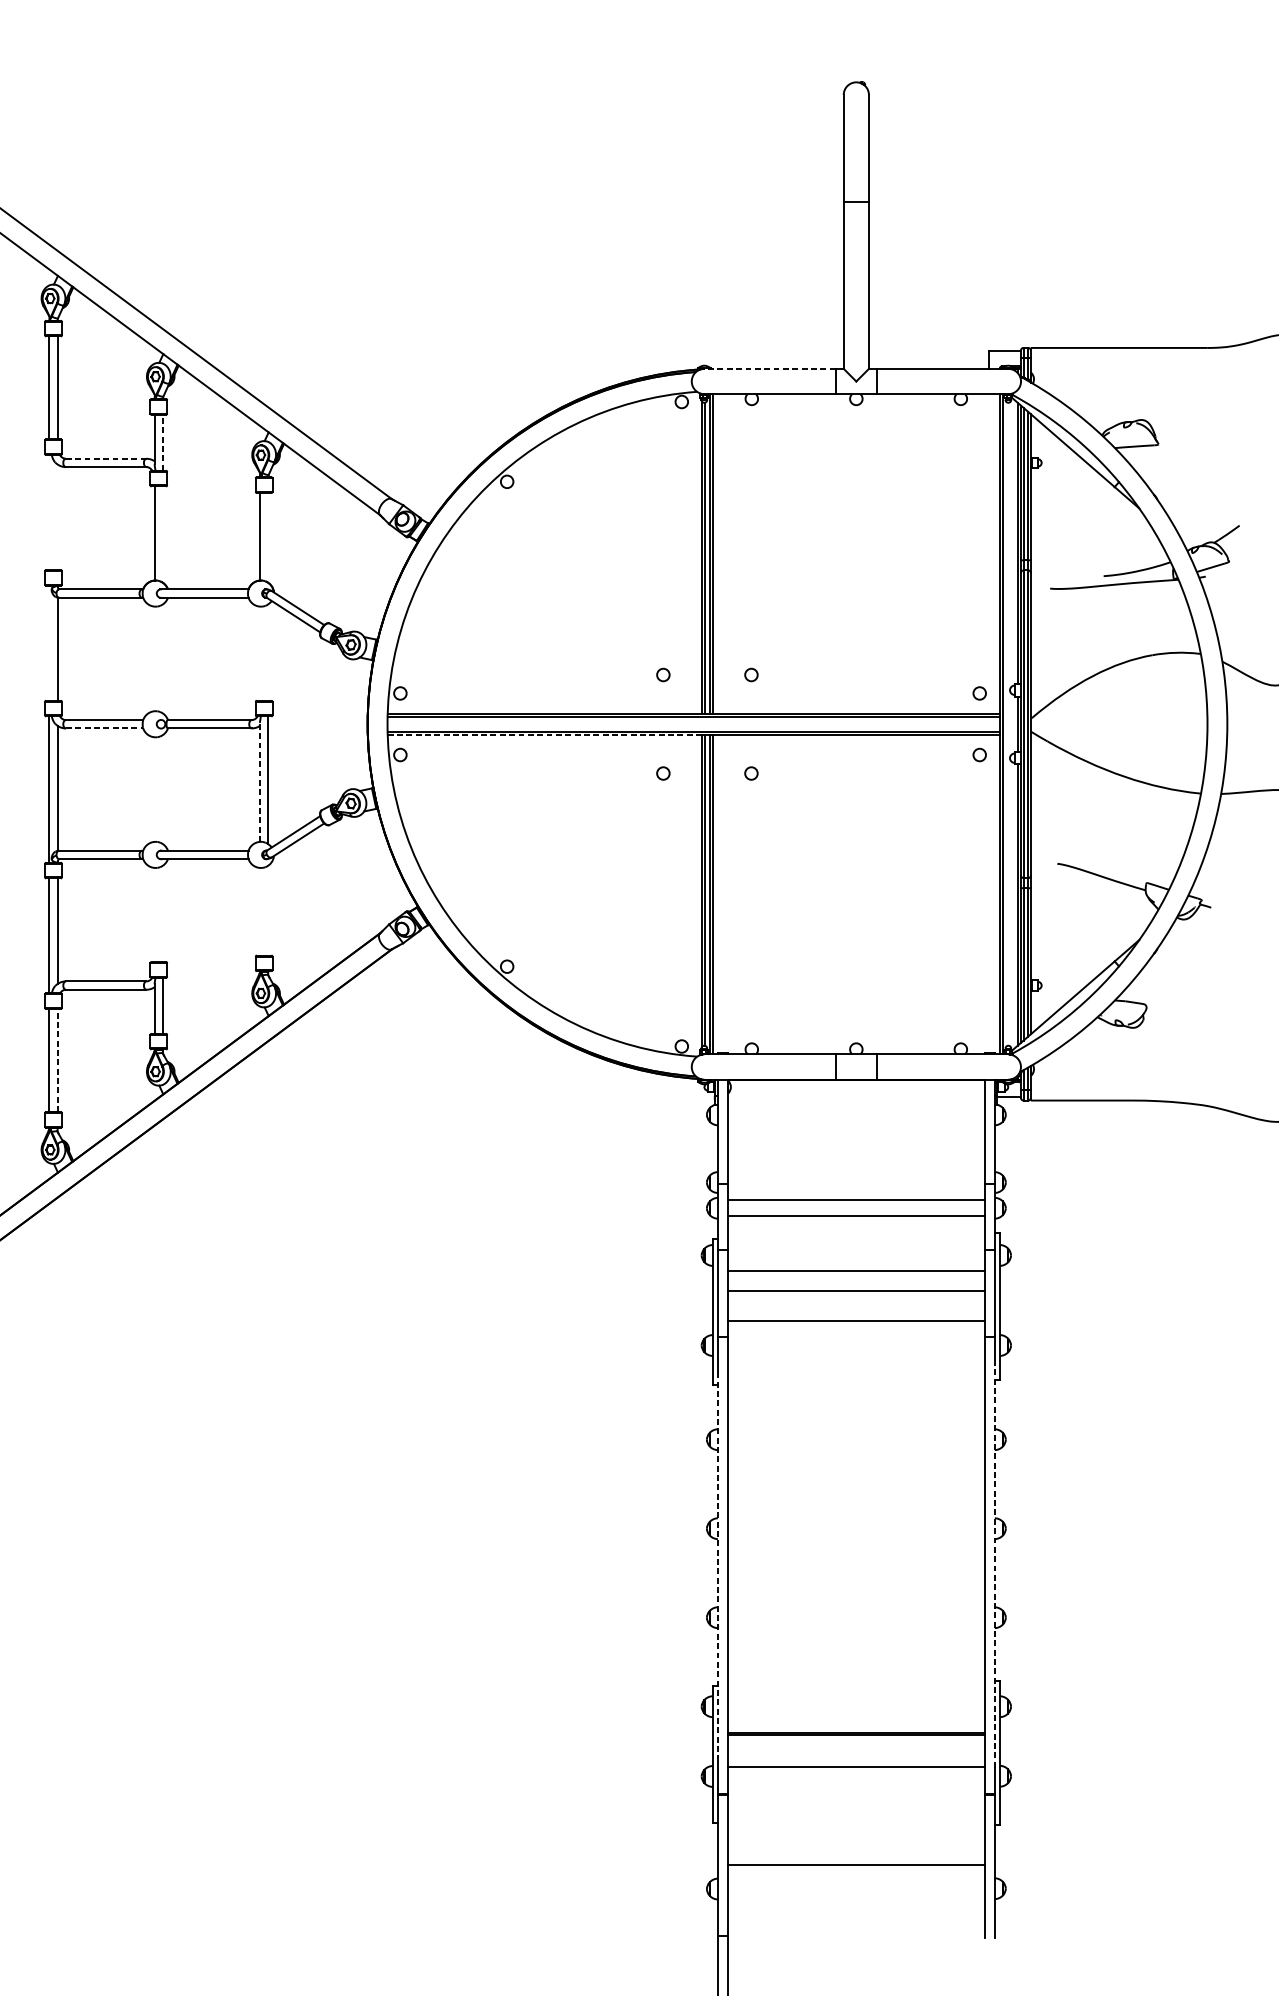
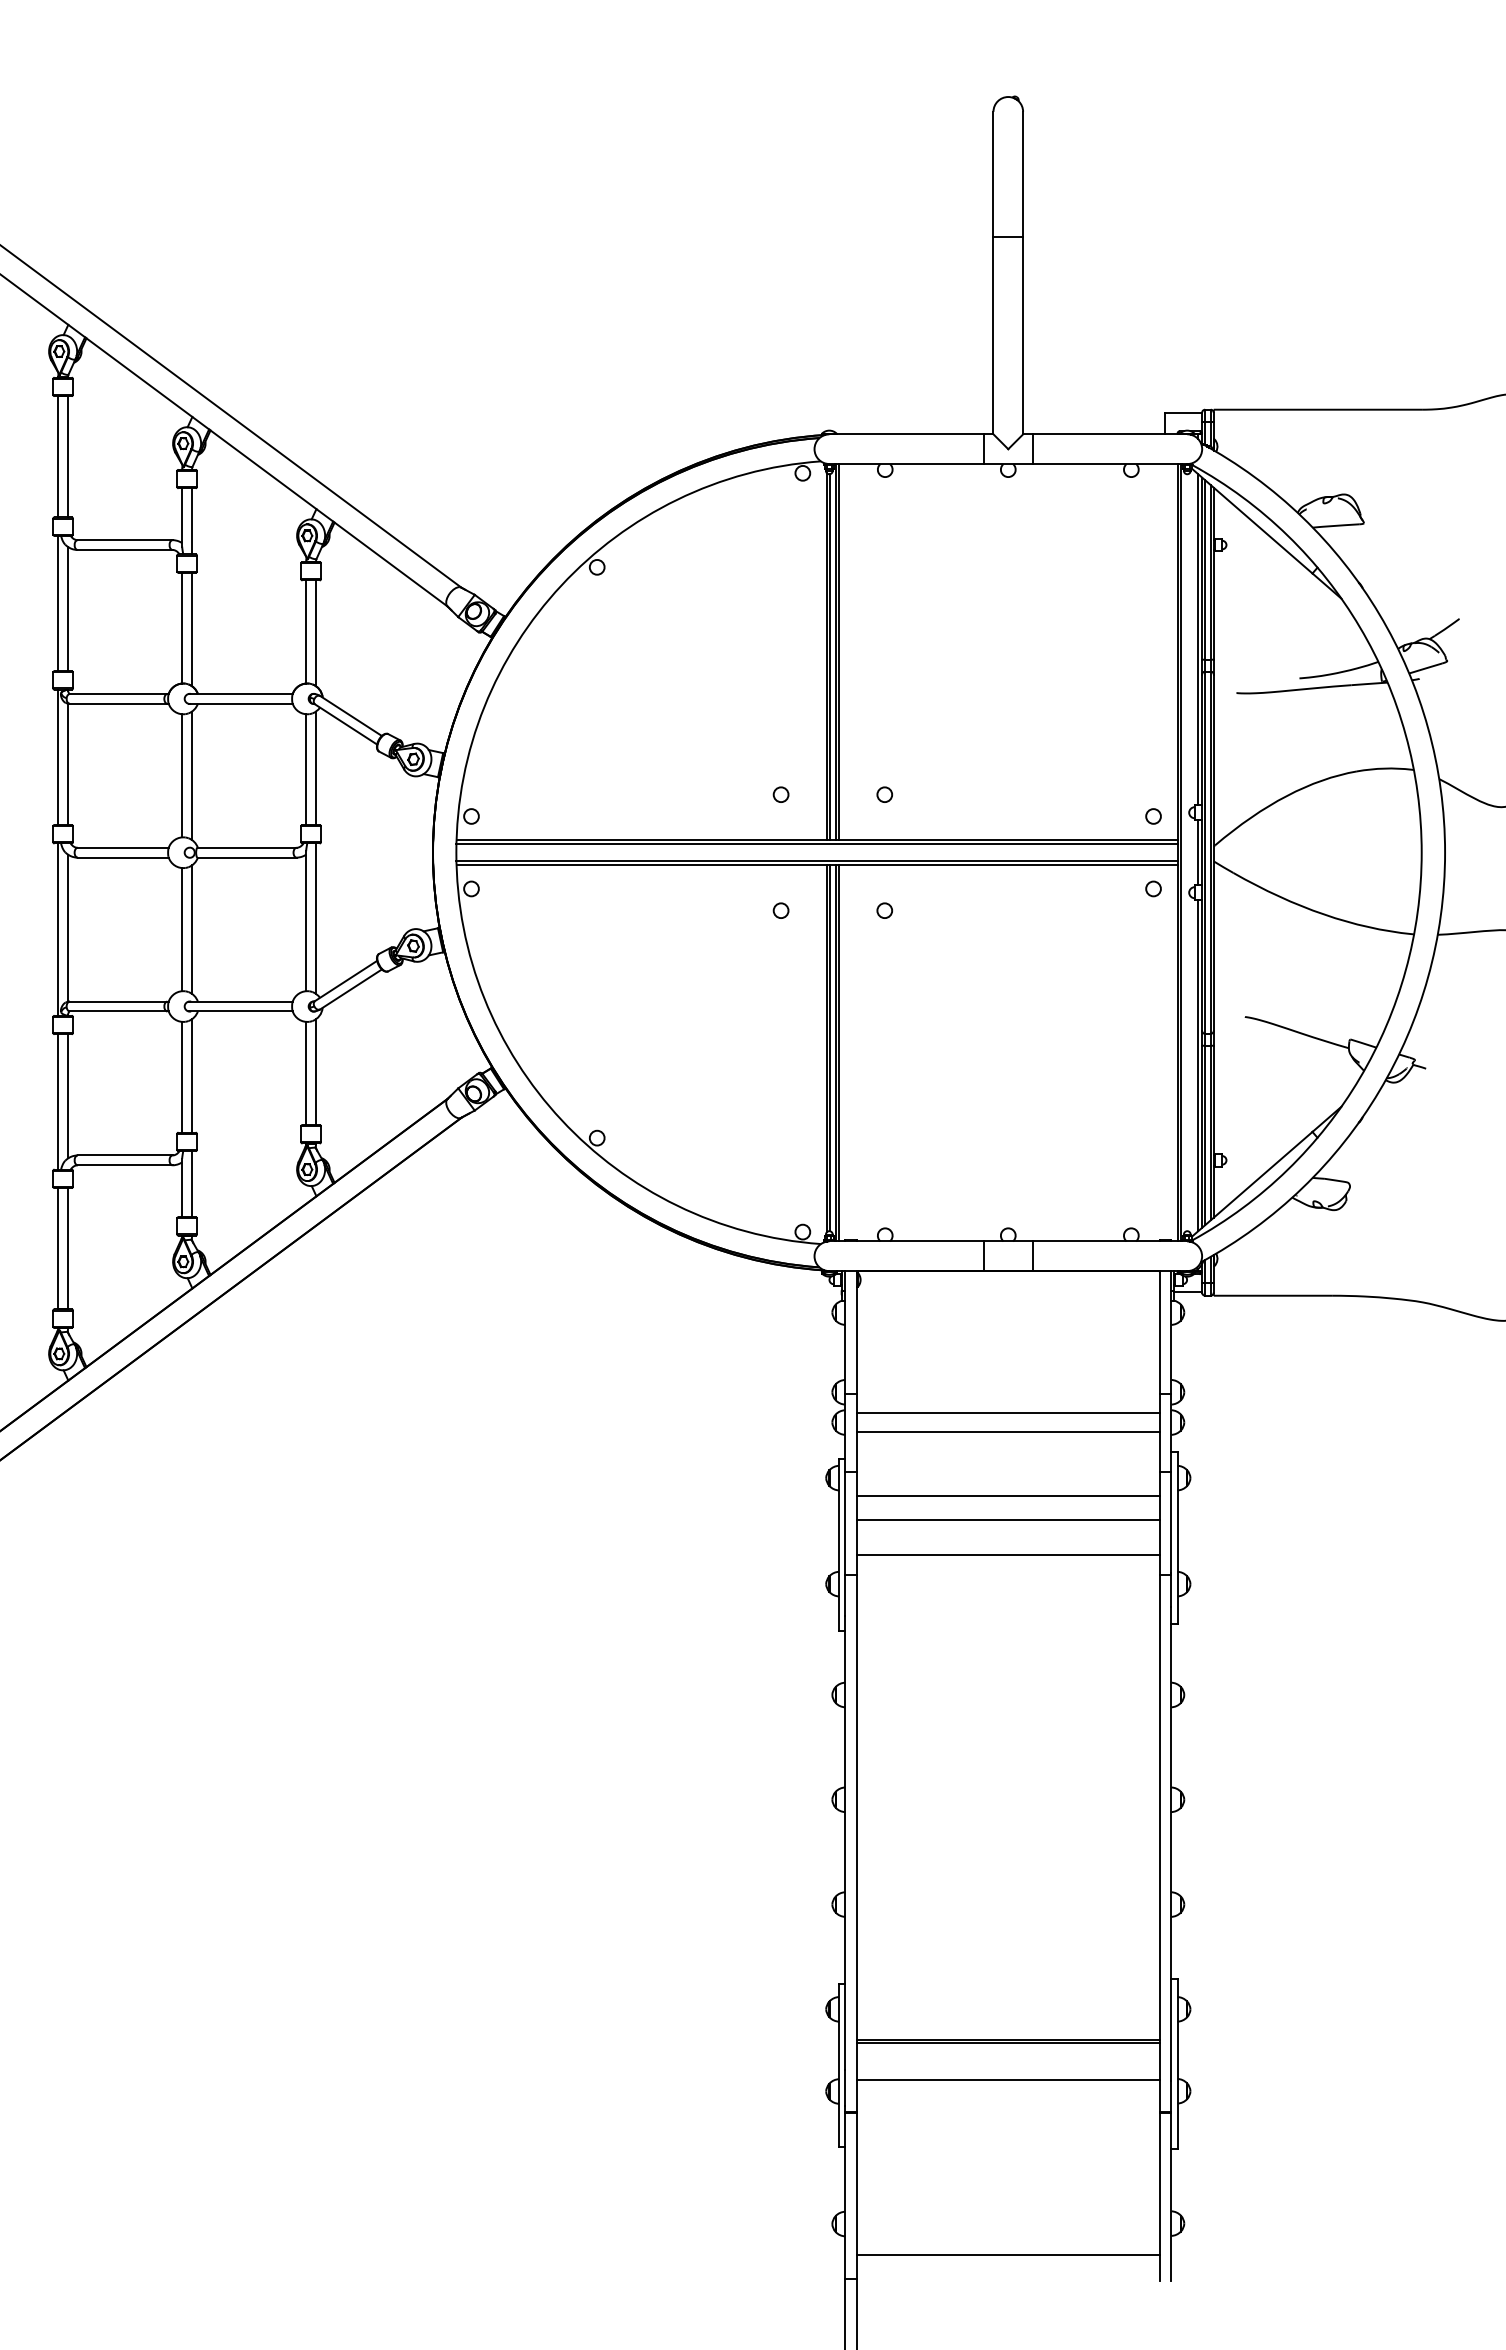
line: (769, 369) -> (906, 434), dashed -> solid
line: (163, 442) -> (192, 520), dashed -> solid
line: (105, 459) -> (124, 540), dashed -> solid
line: (49, 512) -> (58, 603), added
line: (58, 516) -> (68, 608), added
line: (163, 534) -> (192, 629), added
line: (268, 538) -> (316, 633), added
line: (49, 643) -> (58, 757), added
line: (268, 652) -> (316, 768), added
line: (260, 653) -> (306, 769), added
line: (154, 658) -> (182, 775), added
line: (163, 658) -> (192, 775), added
line: (104, 728) -> (123, 857), dashed -> solid
line: (545, 735) -> (642, 865), dashed -> solid
line: (260, 781) -> (306, 920), dashed -> solid
line: (154, 789) -> (182, 929), added
line: (163, 789) -> (192, 929), added
line: (268, 910) -> (316, 1072), added
line: (260, 911) -> (306, 1073), added
line: (163, 913) -> (192, 1075), added
line: (154, 914) -> (182, 1076), added
line: (58, 1060) -> (68, 1248), dashed -> solid
line: (718, 1565) -> (845, 1843), dashed -> solid
line: (994, 1565) -> (1171, 1843), dashed -> solid
line: (855, 1865) -> (1007, 2255), moved

